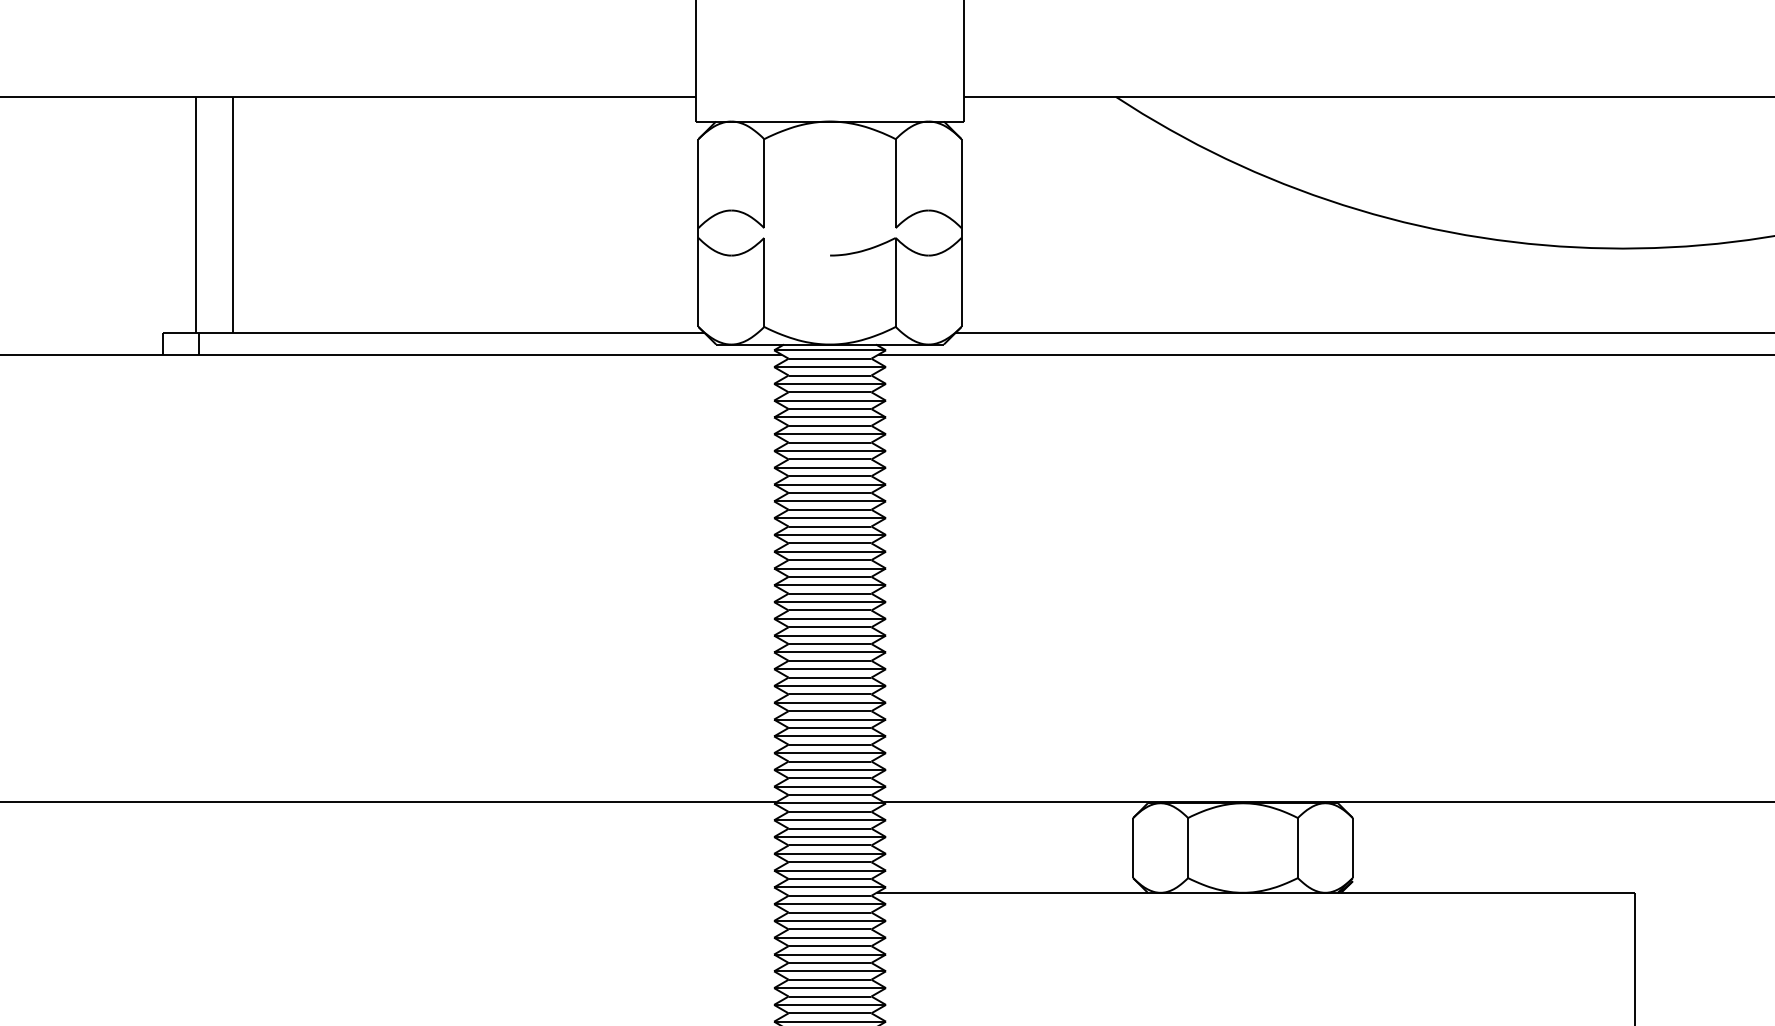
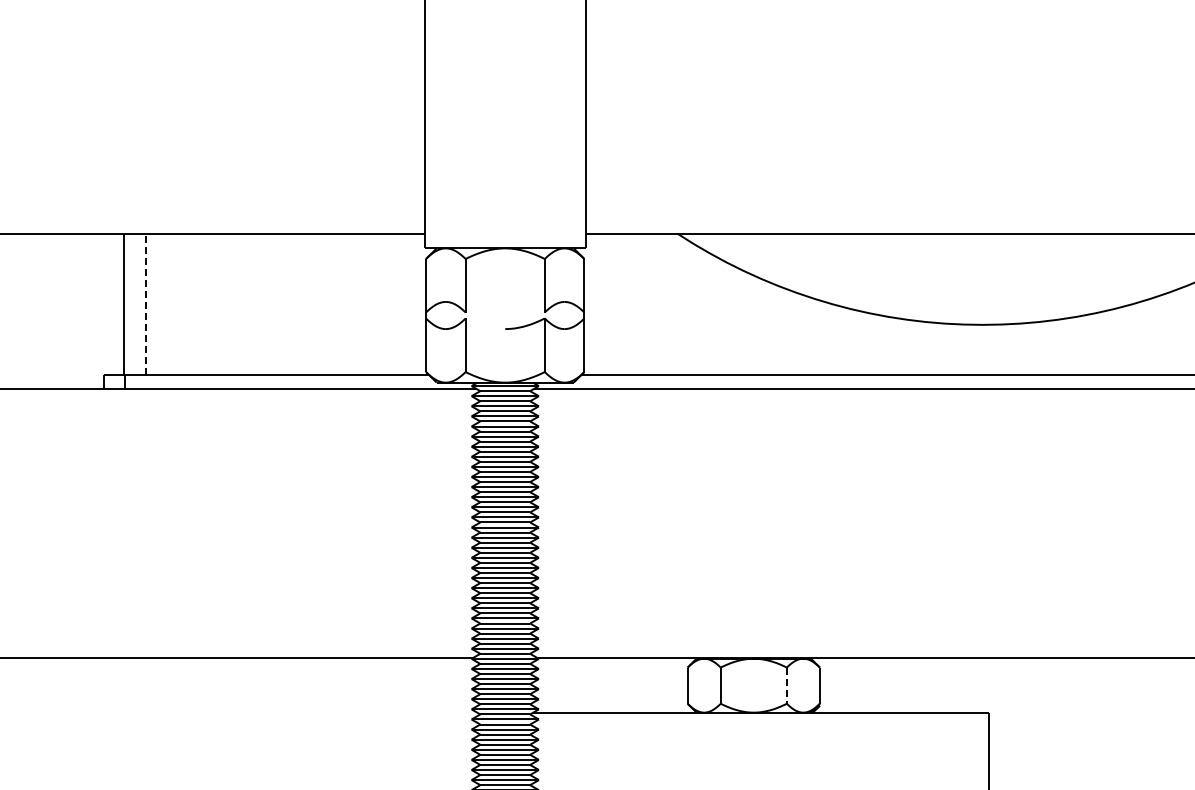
line: (232, 214) -> (145, 304), solid -> dashed
line: (1297, 849) -> (786, 686), solid -> dashed

